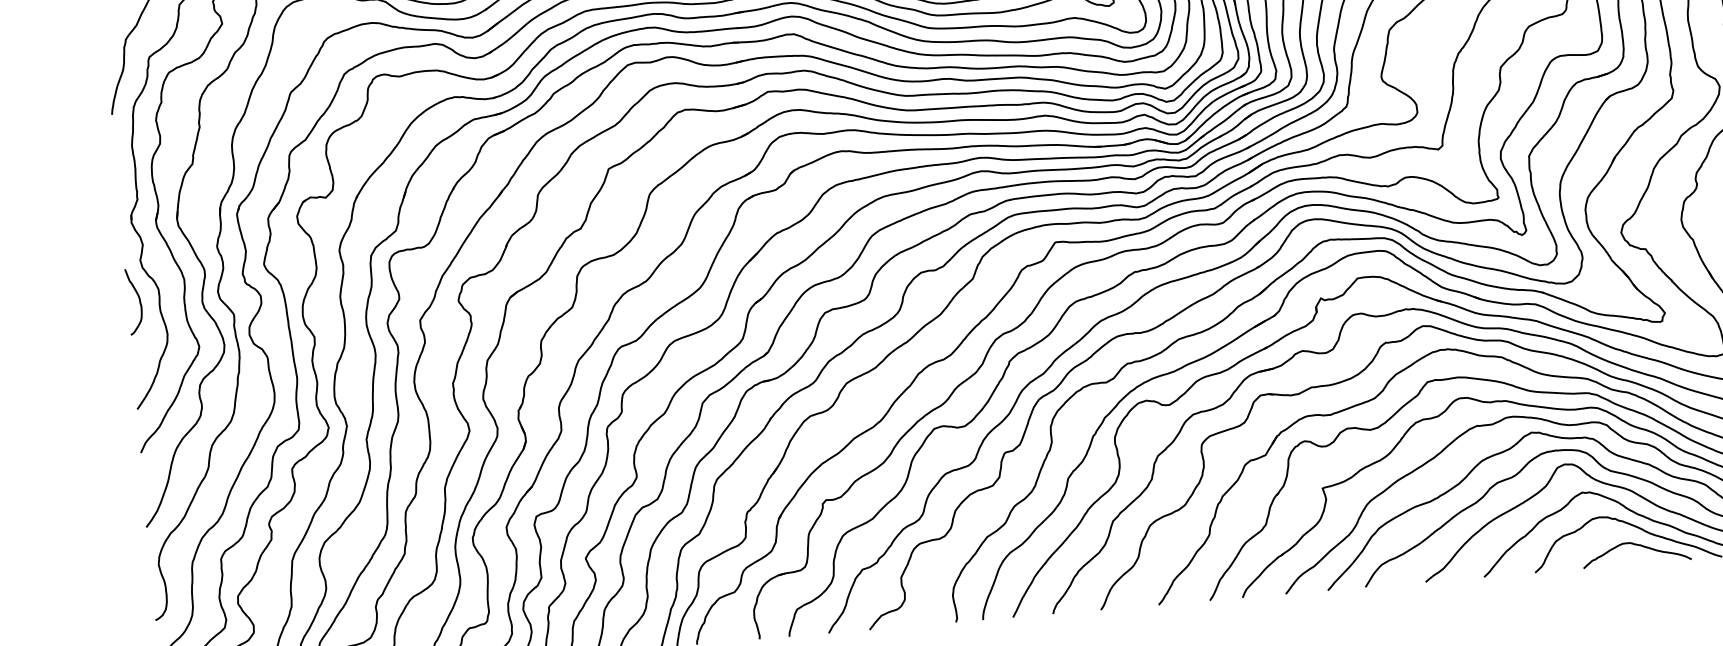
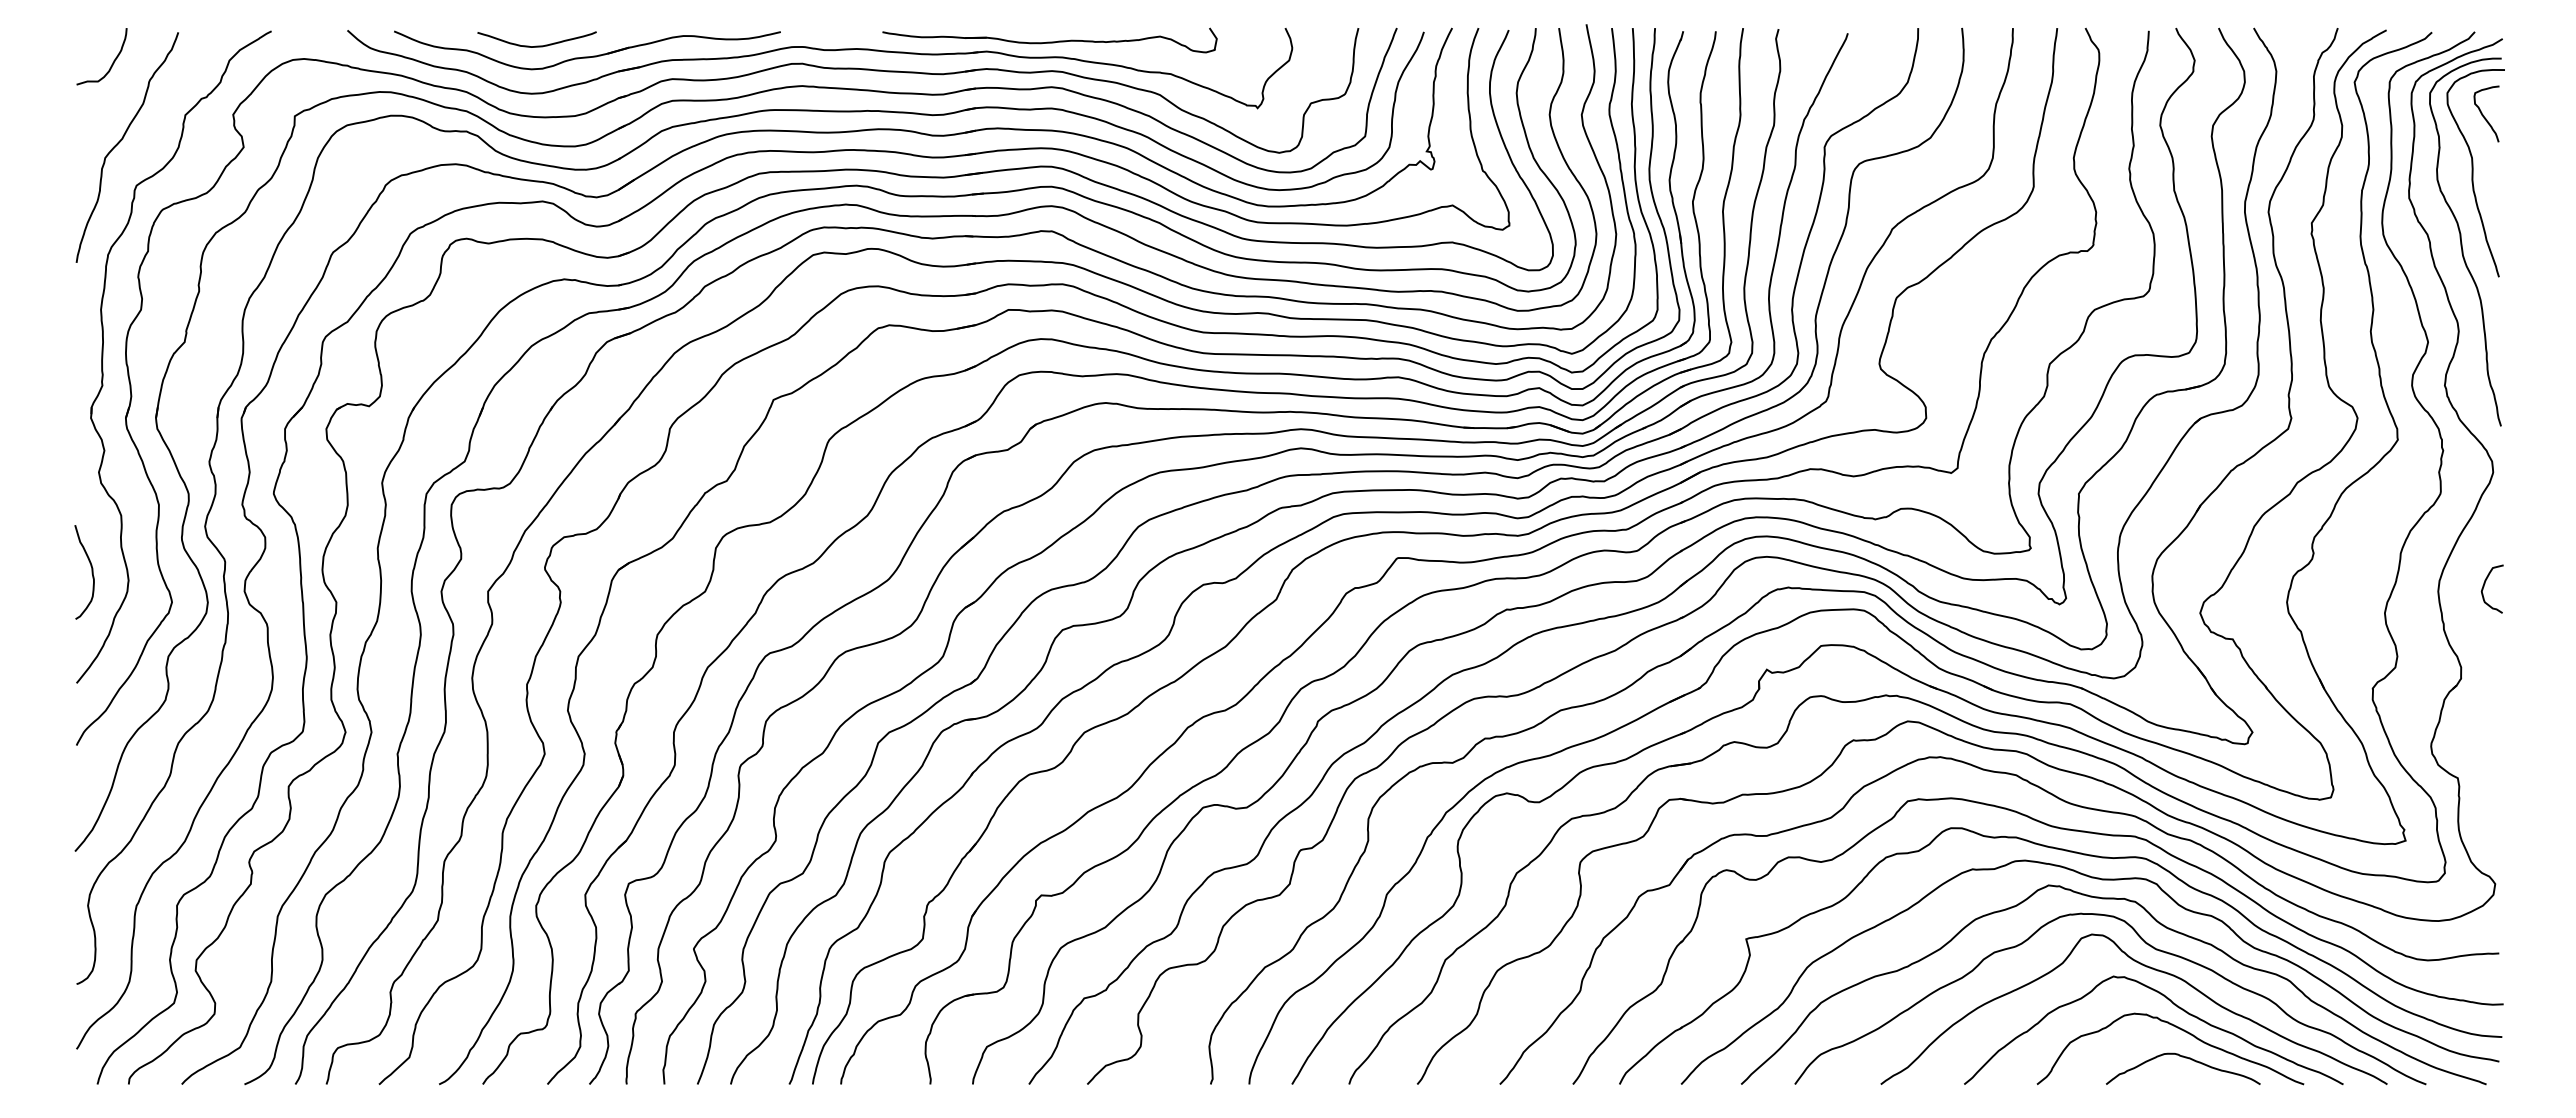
curve: (139, 301) -> (91, 572), moved

